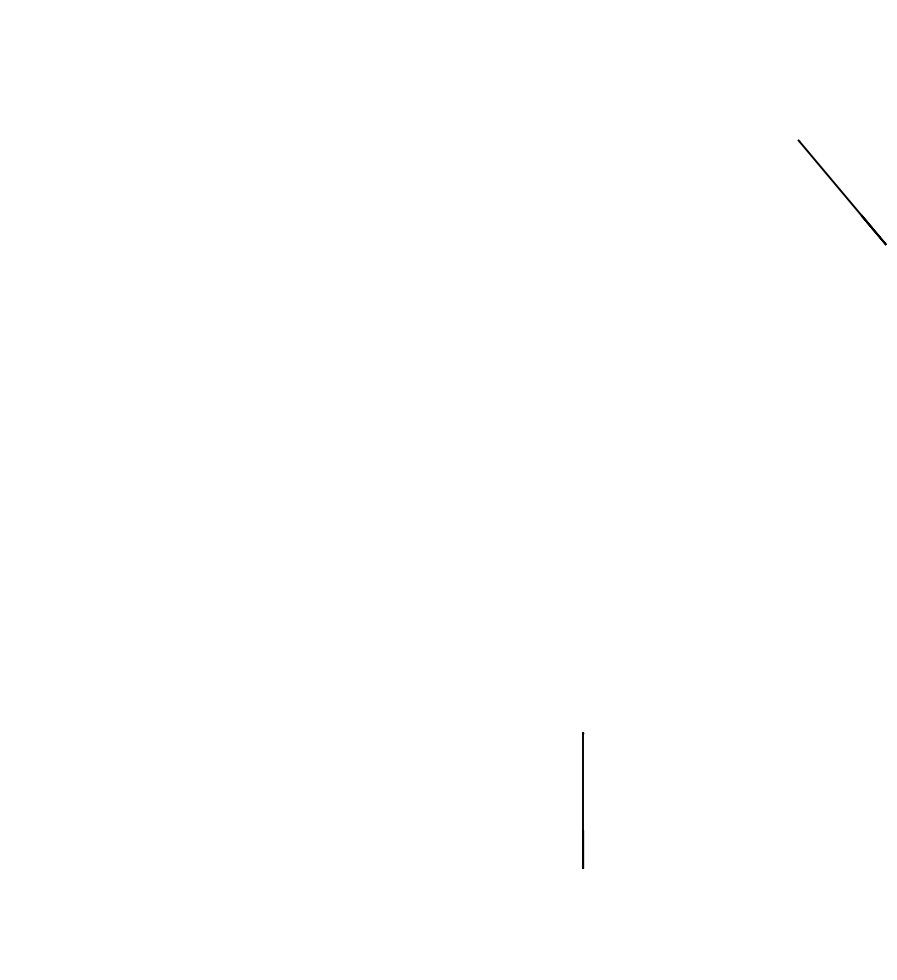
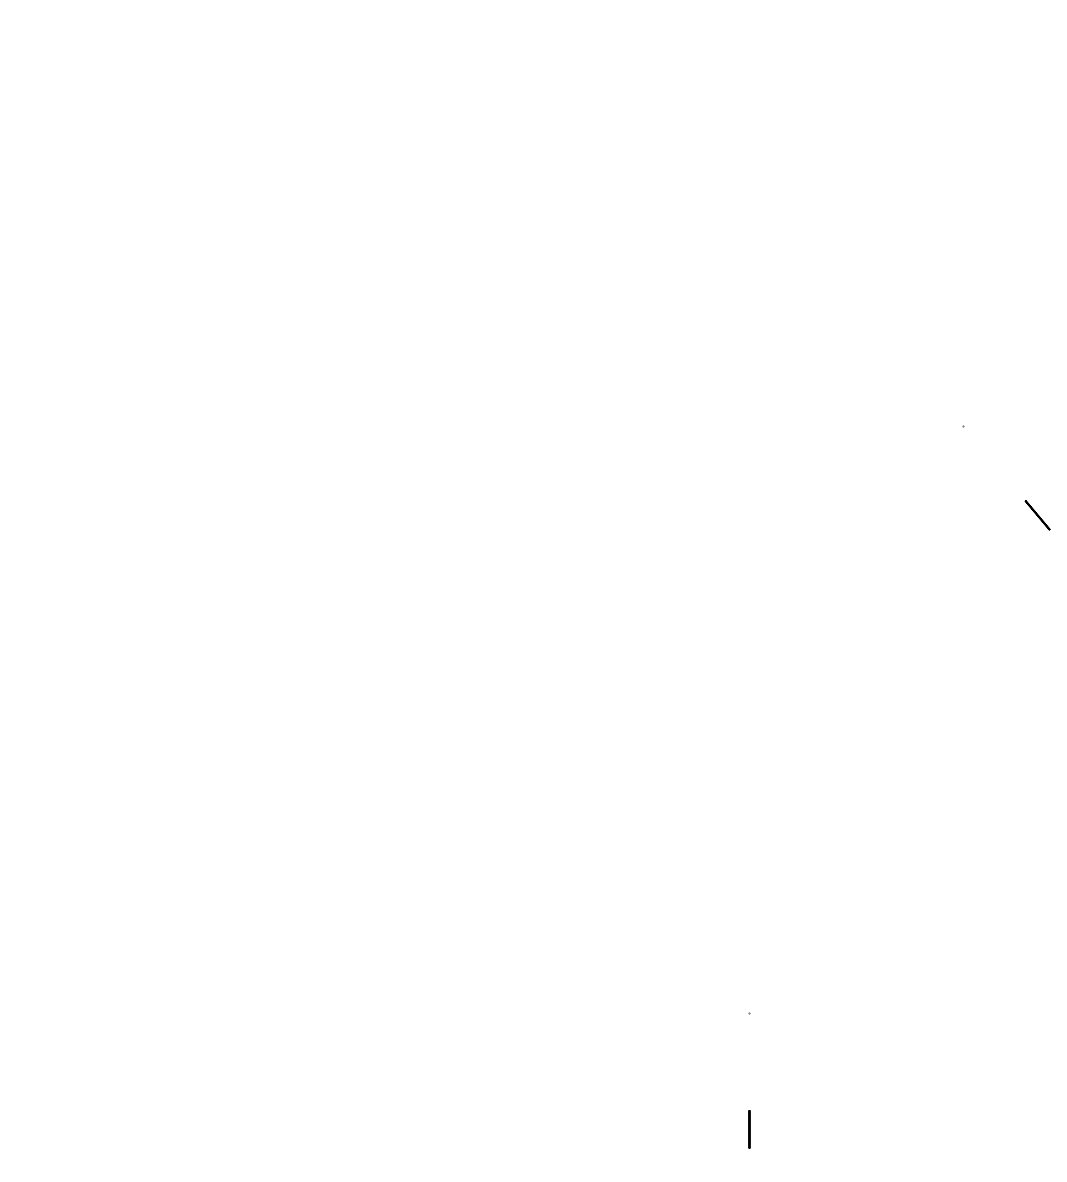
line: (836, 184) -> (1000, 470), removed
line: (583, 791) -> (749, 1071), removed

